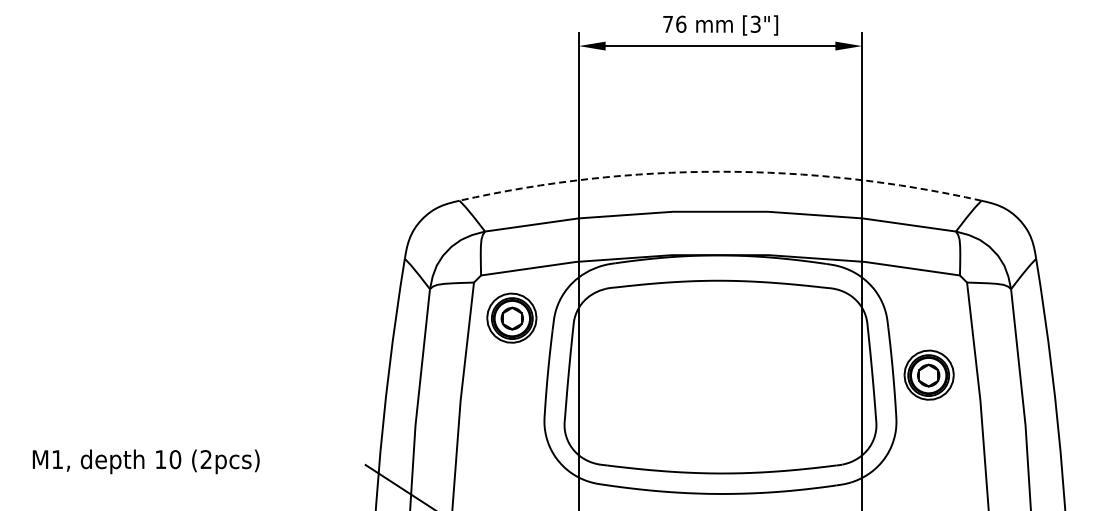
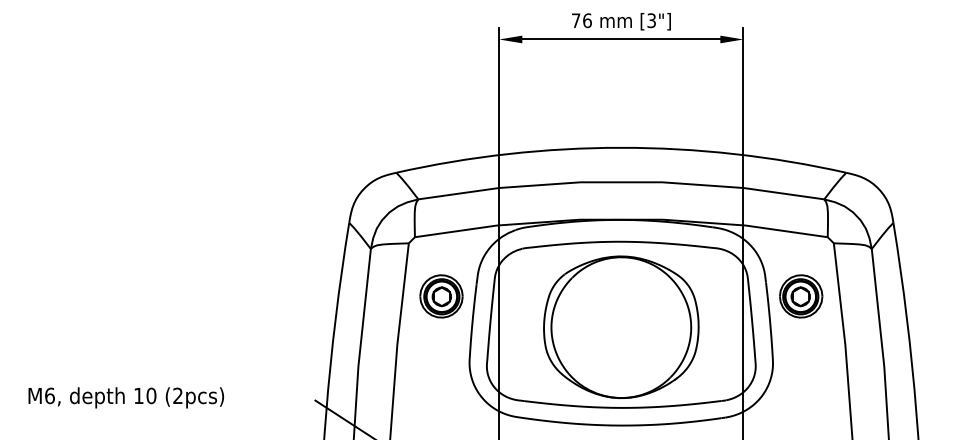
arc: (720, 171) -> (621, 147), dashed -> solid
part: (511, 317) -> (441, 295), moved
part: (928, 374) -> (800, 295), moved
part: (720, 379) -> (621, 326), added
text: (57, 459) -> (49, 395), M1, -> M6,

